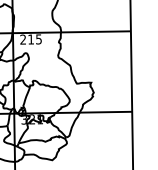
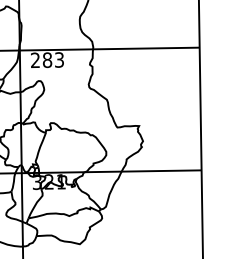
text: (34, 39) -> (52, 60), 215 -> 283

